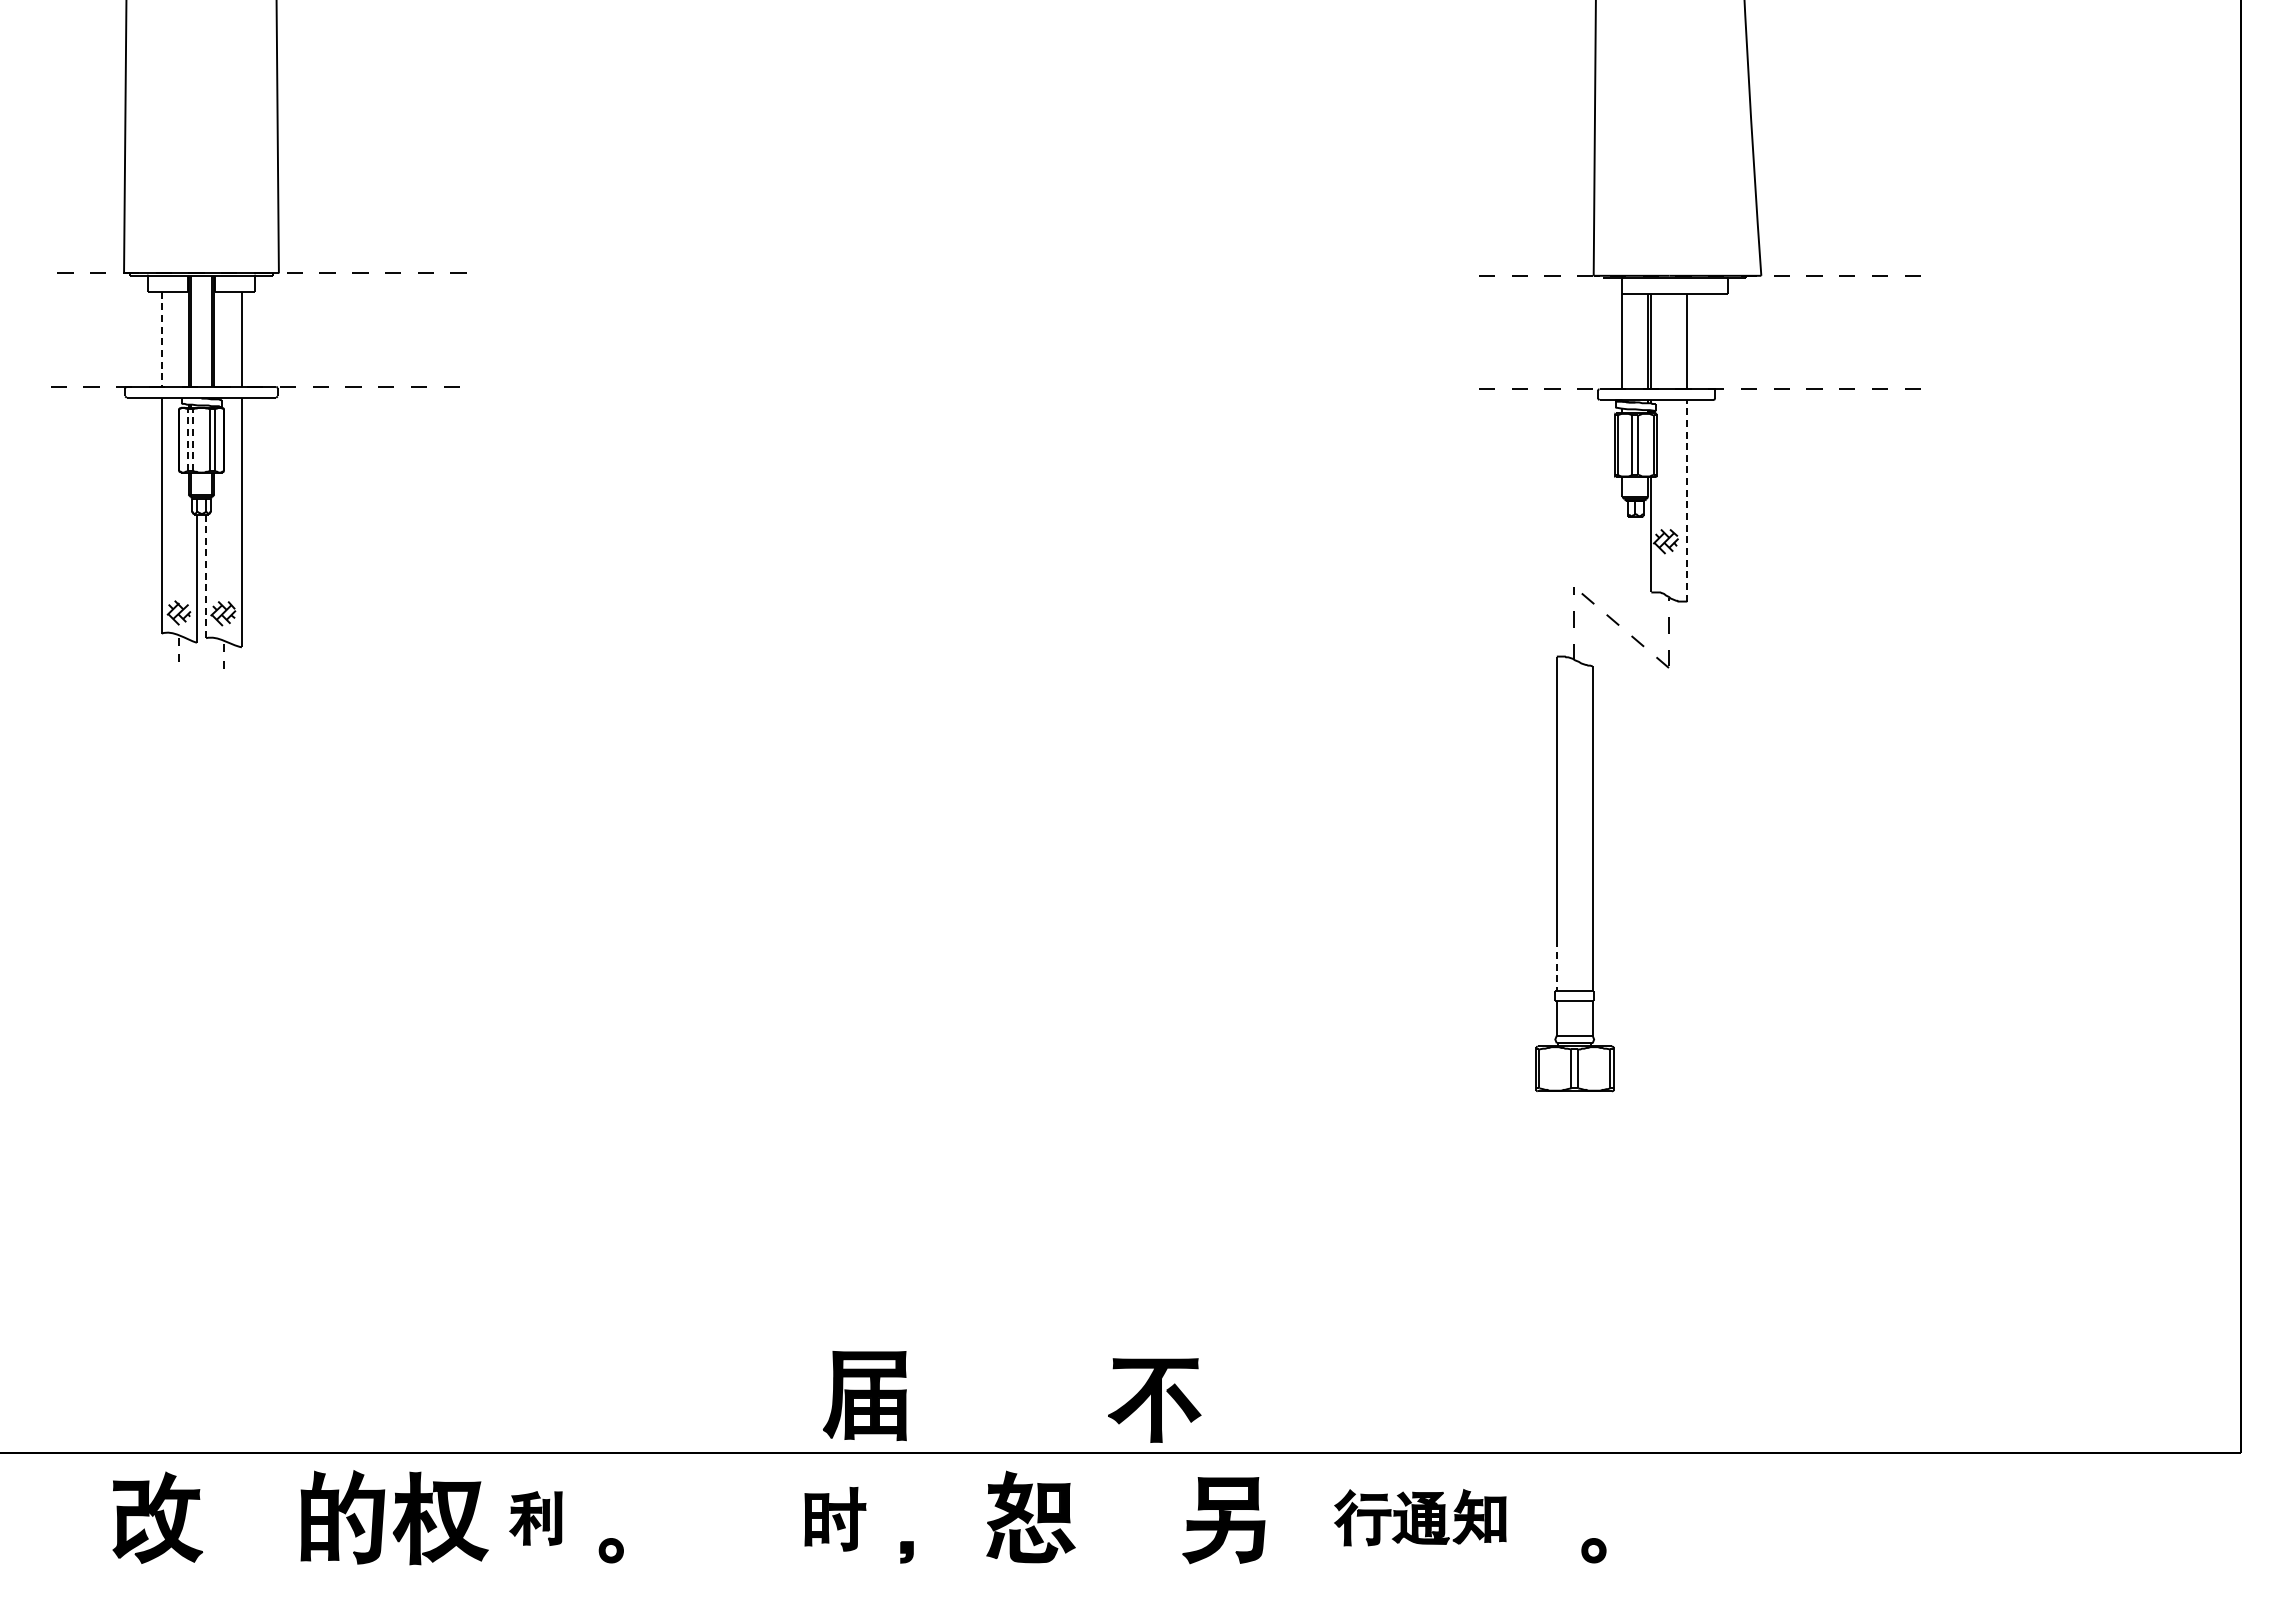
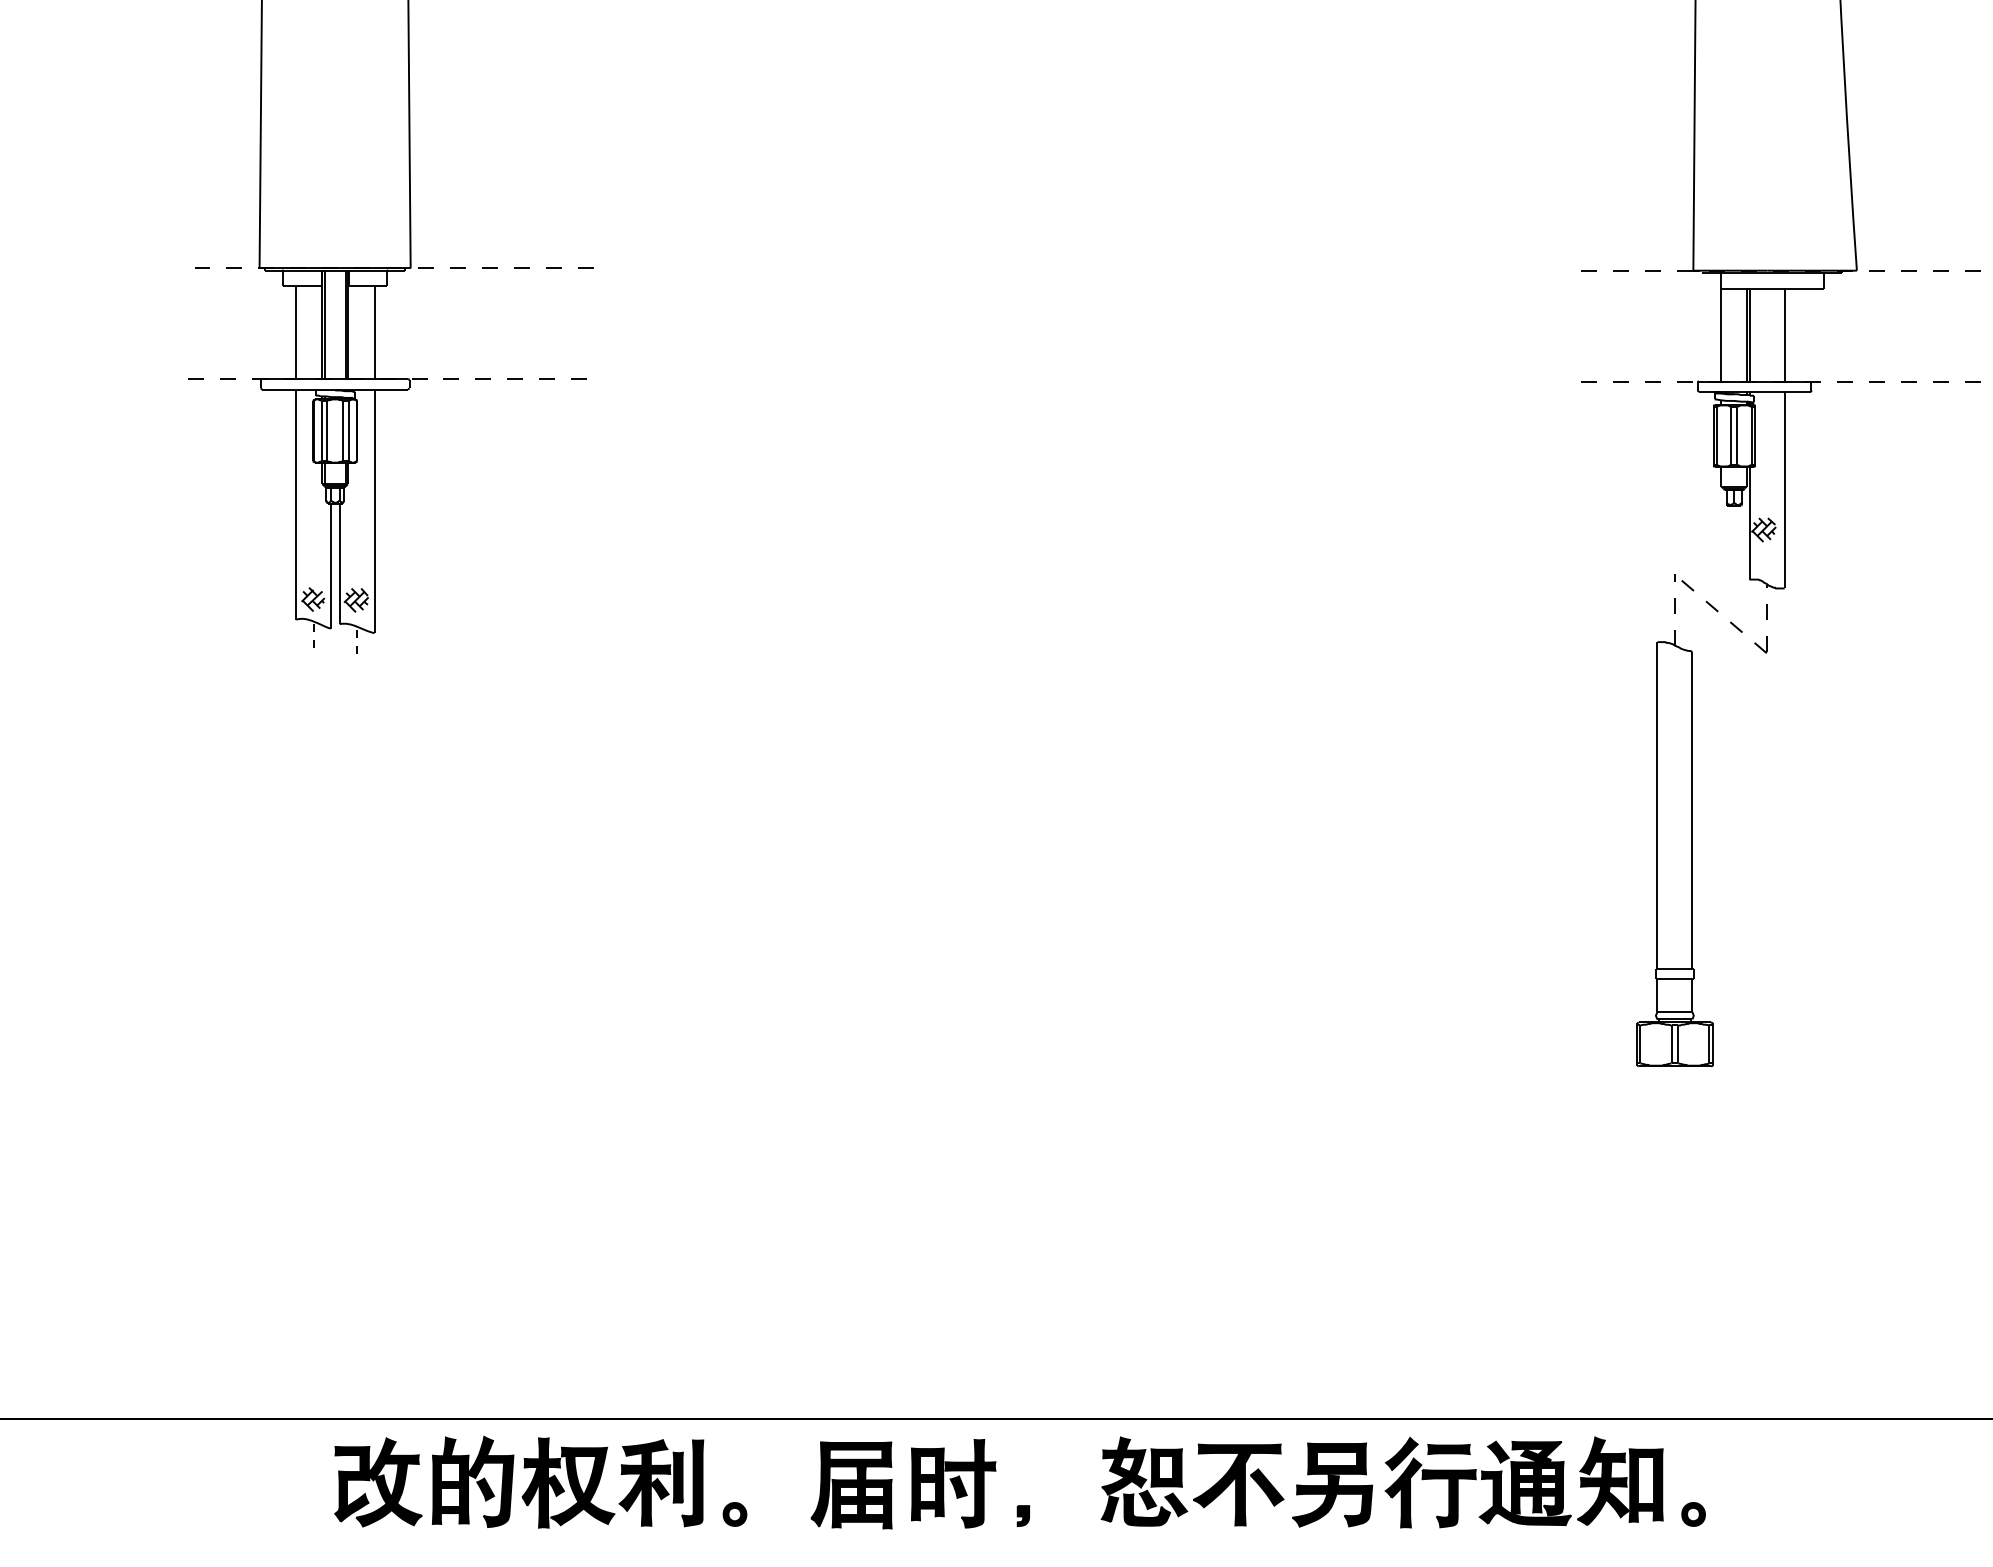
line: (161, 339) -> (296, 332), dashed -> solid
line: (187, 440) -> (321, 431), dashed -> solid
line: (193, 440) -> (327, 431), dashed -> solid
line: (1687, 500) -> (1784, 489), dashed -> solid
line: (206, 576) -> (340, 564), dashed -> solid
line: (1556, 965) -> (1657, 943), dashed -> solid
part: (864, 1396) -> (851, 1485), moved
part: (1154, 1400) -> (1238, 1484), moved
part: (157, 1517) -> (378, 1482), moved
part: (1420, 1517) -> (1524, 1482), size x1.67
part: (535, 1518) -> (660, 1483), size x1.67
part: (835, 1519) -> (953, 1484), size x1.43

